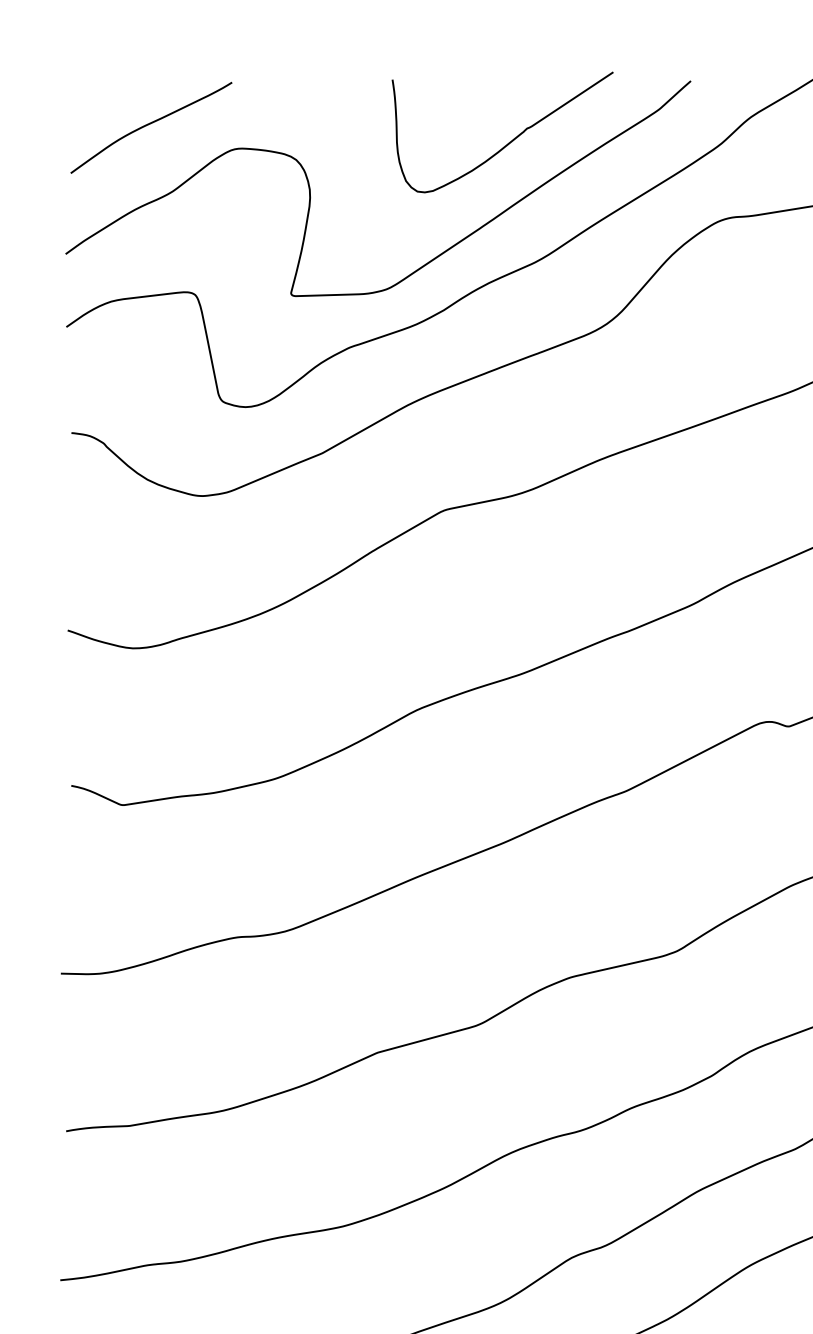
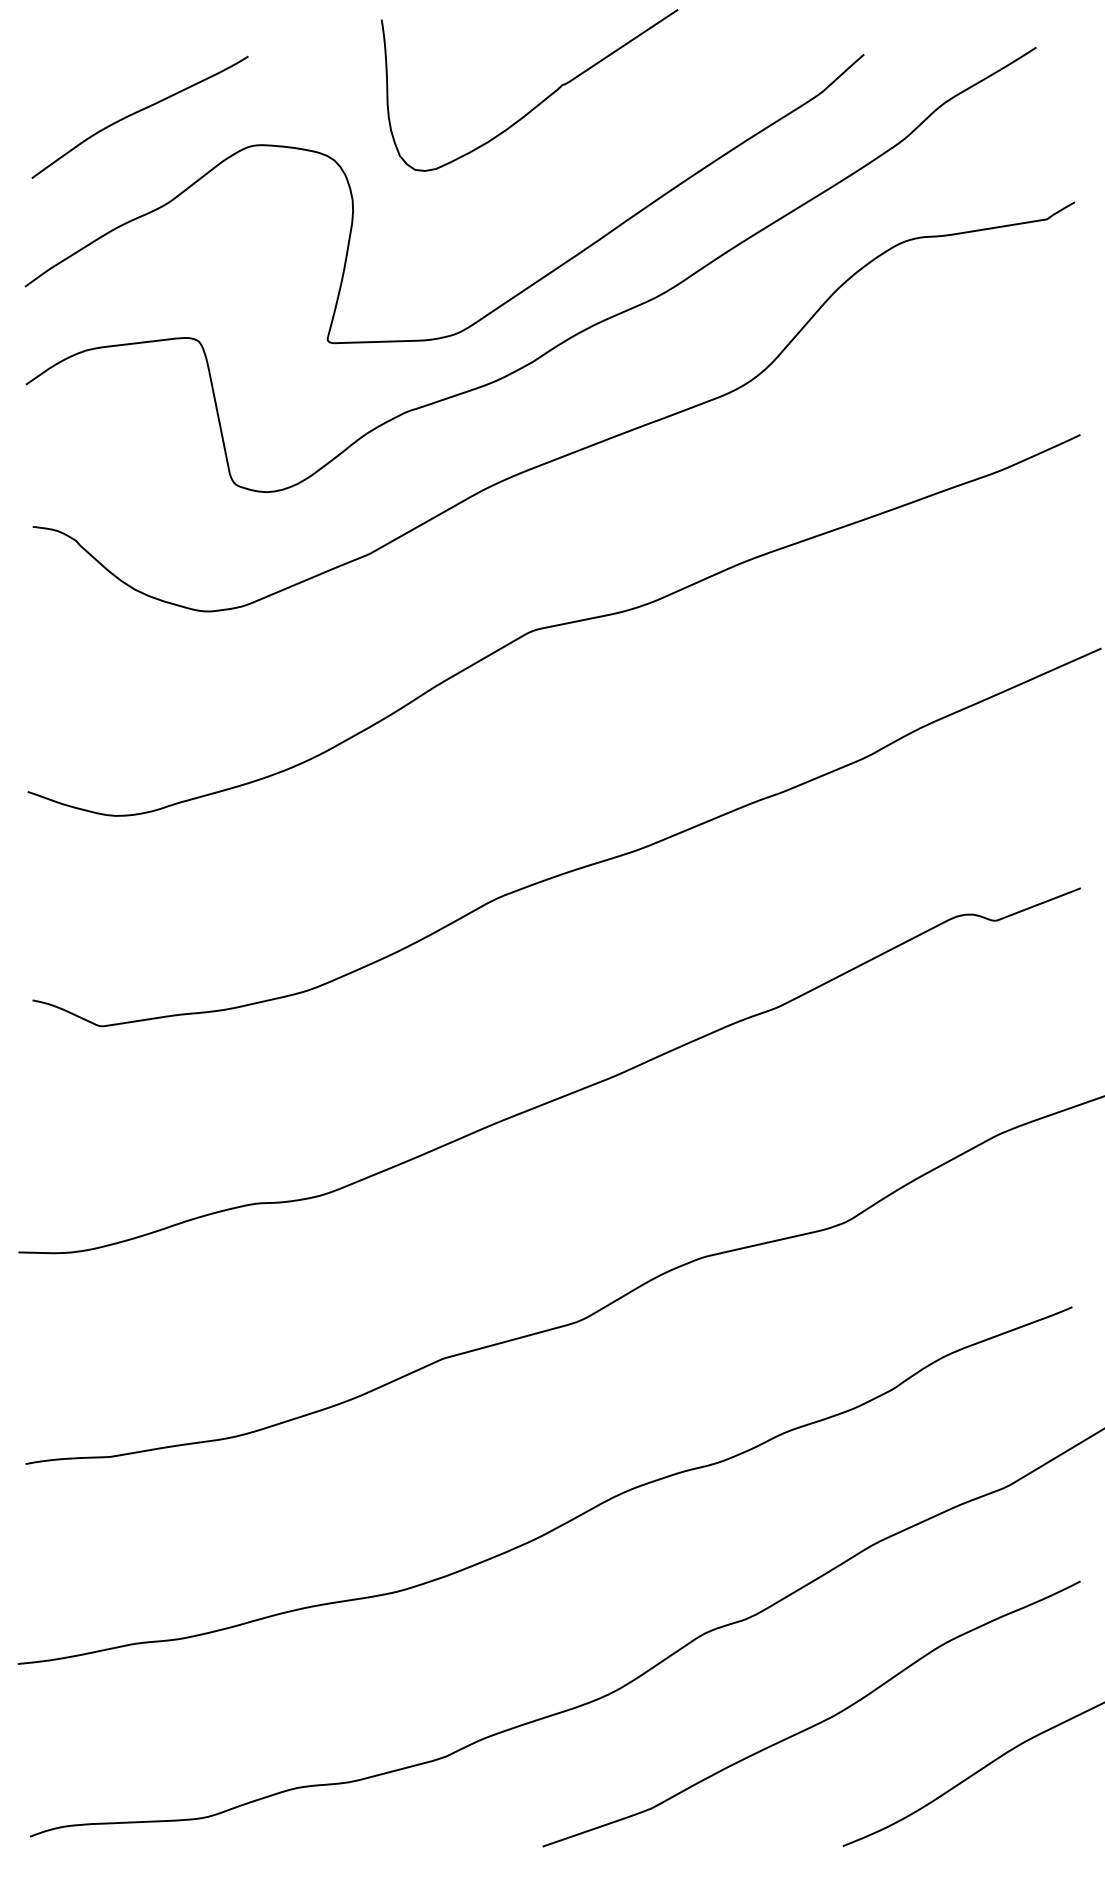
curve: (509, 142) -> (538, 103), moved

